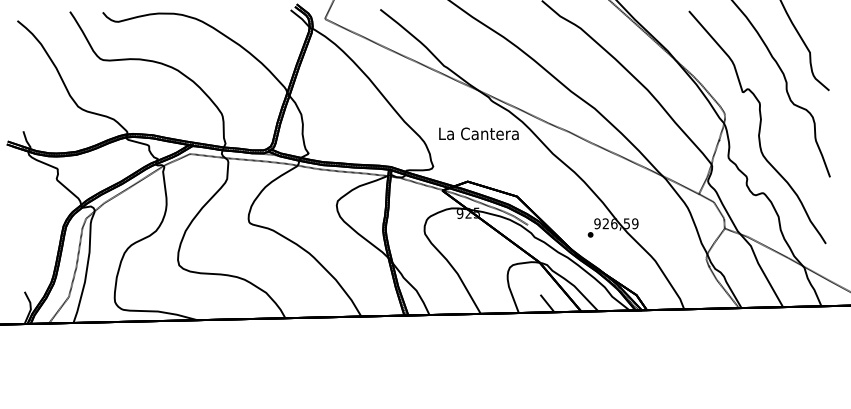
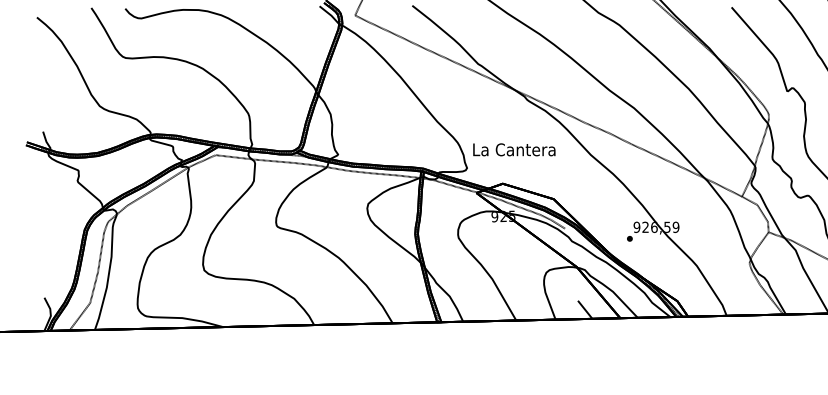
text: (478, 133) -> (513, 149), moved

